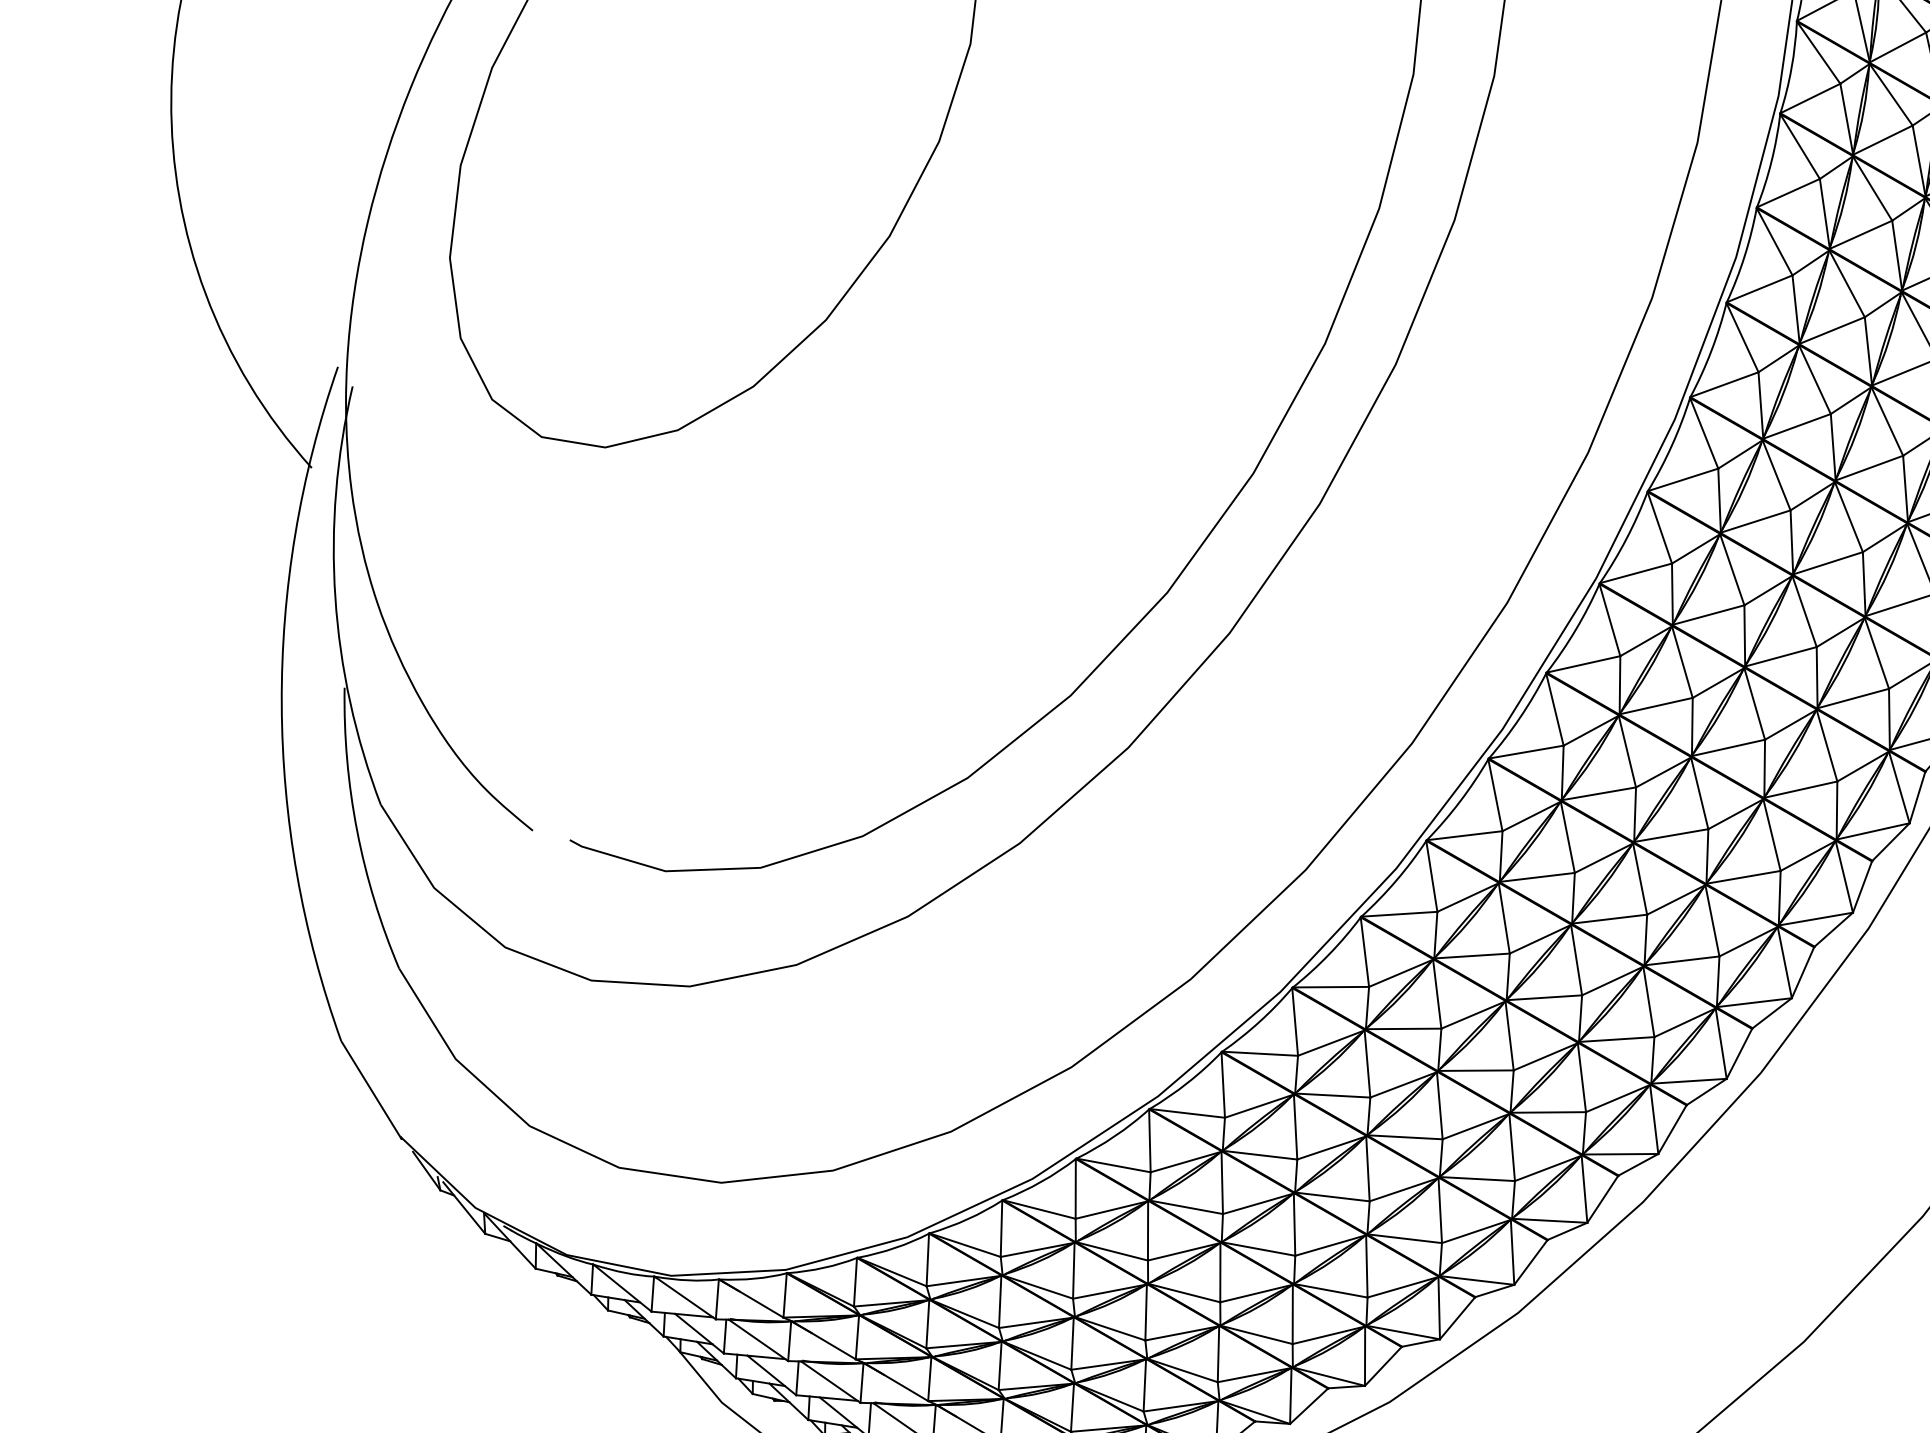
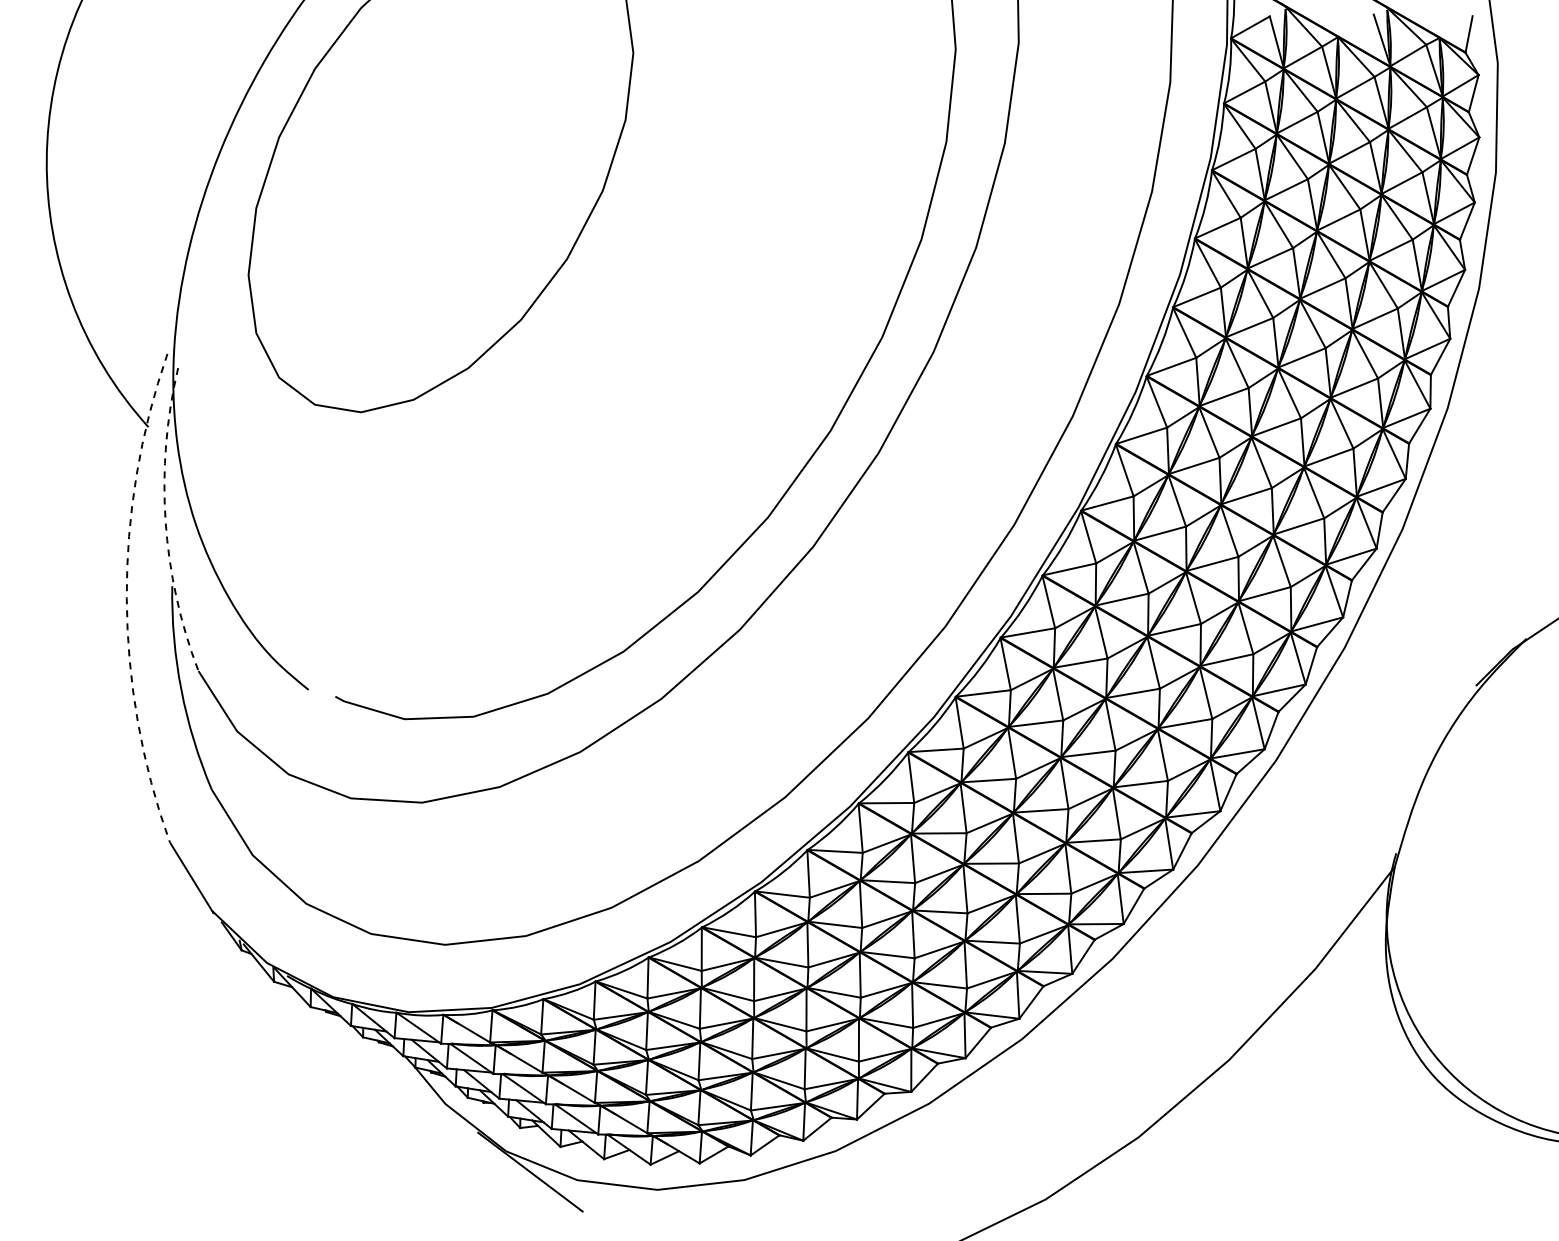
arc: (335, 598) -> (165, 521), solid -> dashed
arc: (281, 704) -> (126, 598), solid -> dashed

